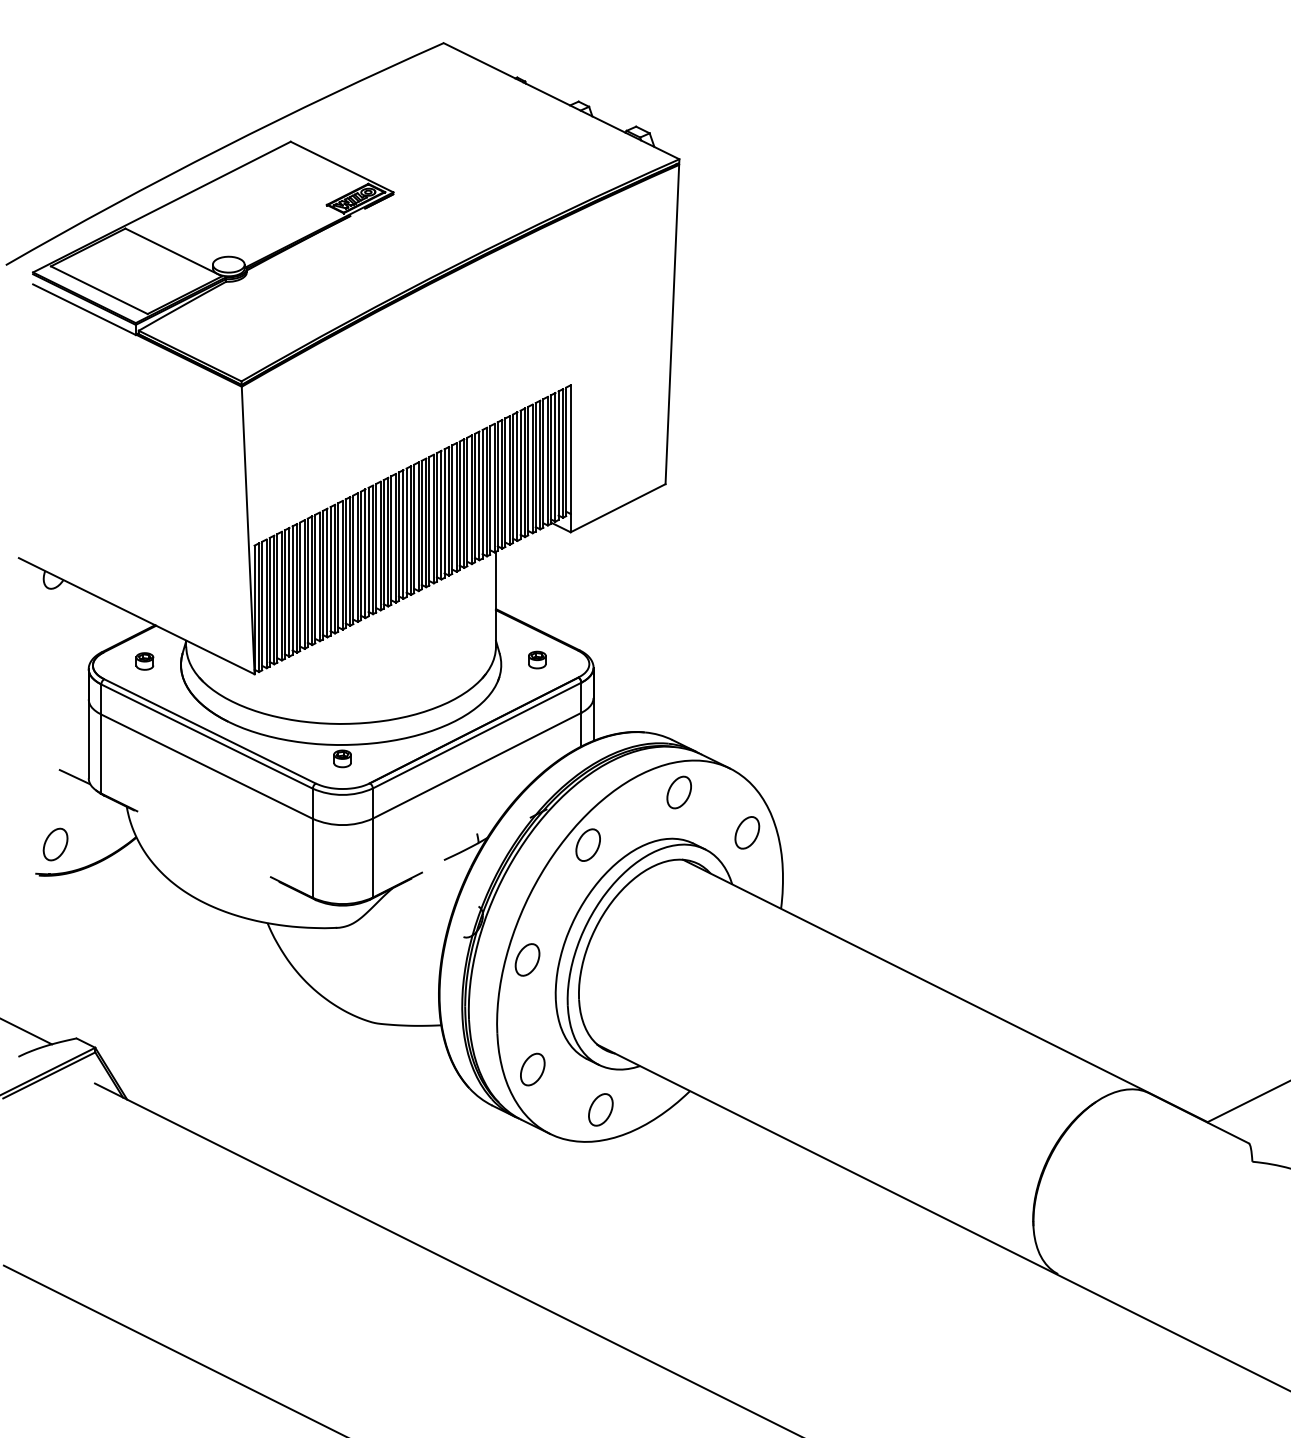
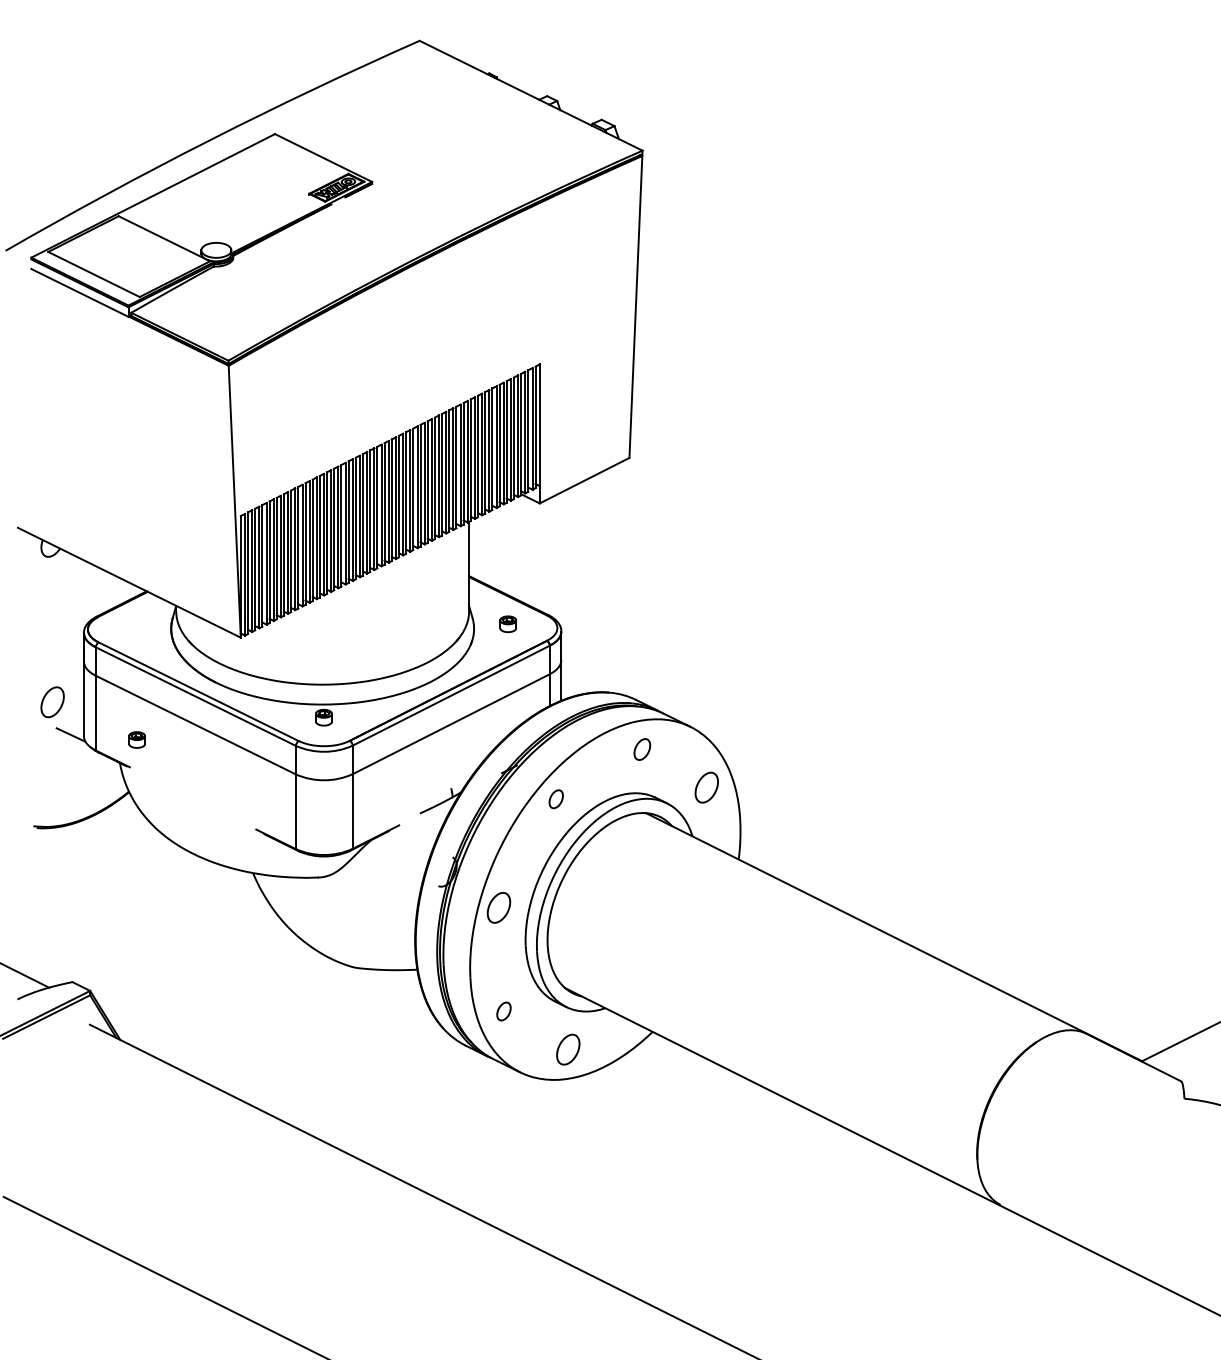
part: (144, 661) -> (136, 740), moved
part: (678, 792) -> (641, 749), size x0.7
part: (55, 844) -> (52, 702), moved
part: (587, 844) -> (555, 798), size x0.6
part: (532, 1069) -> (503, 1011), size x0.6

